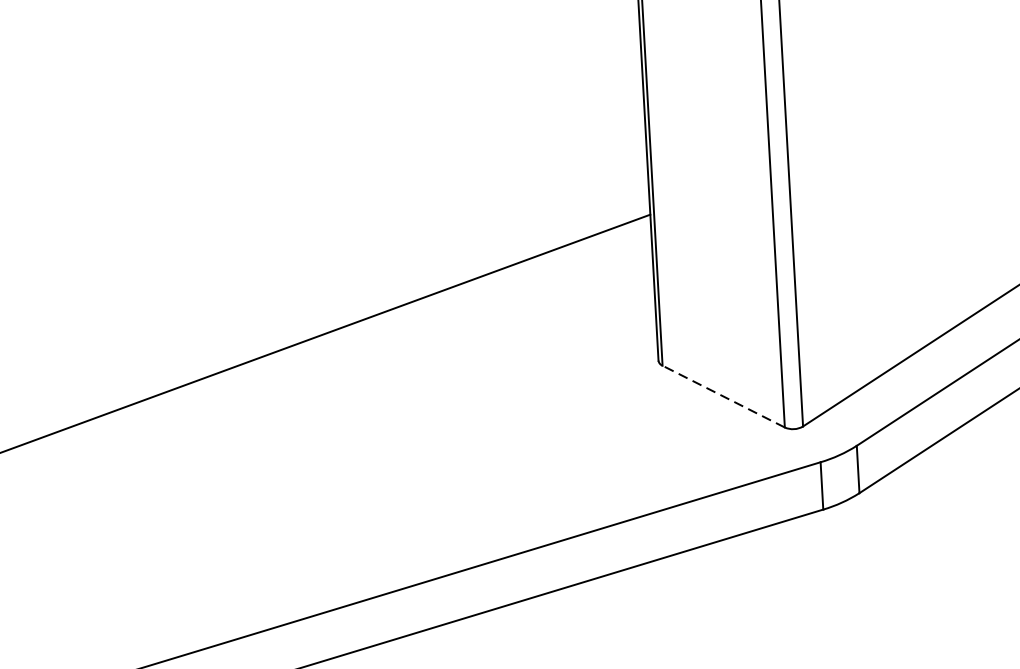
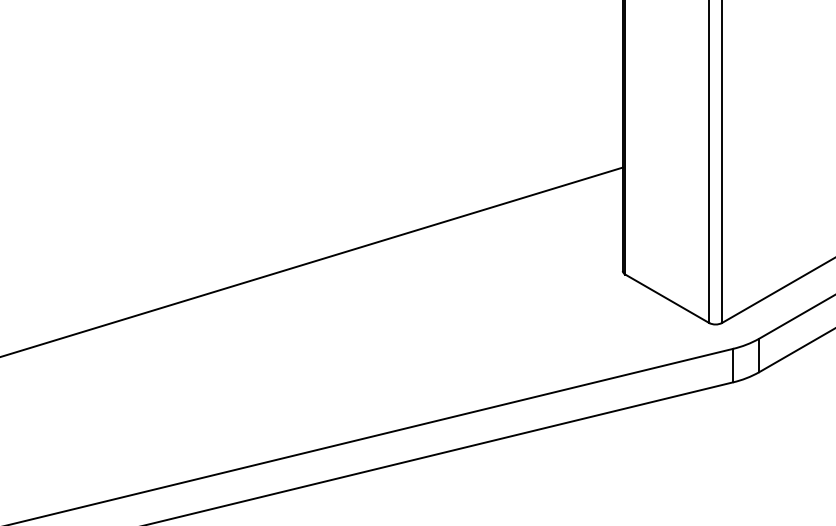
line: (722, 396) -> (666, 298), dashed -> solid

